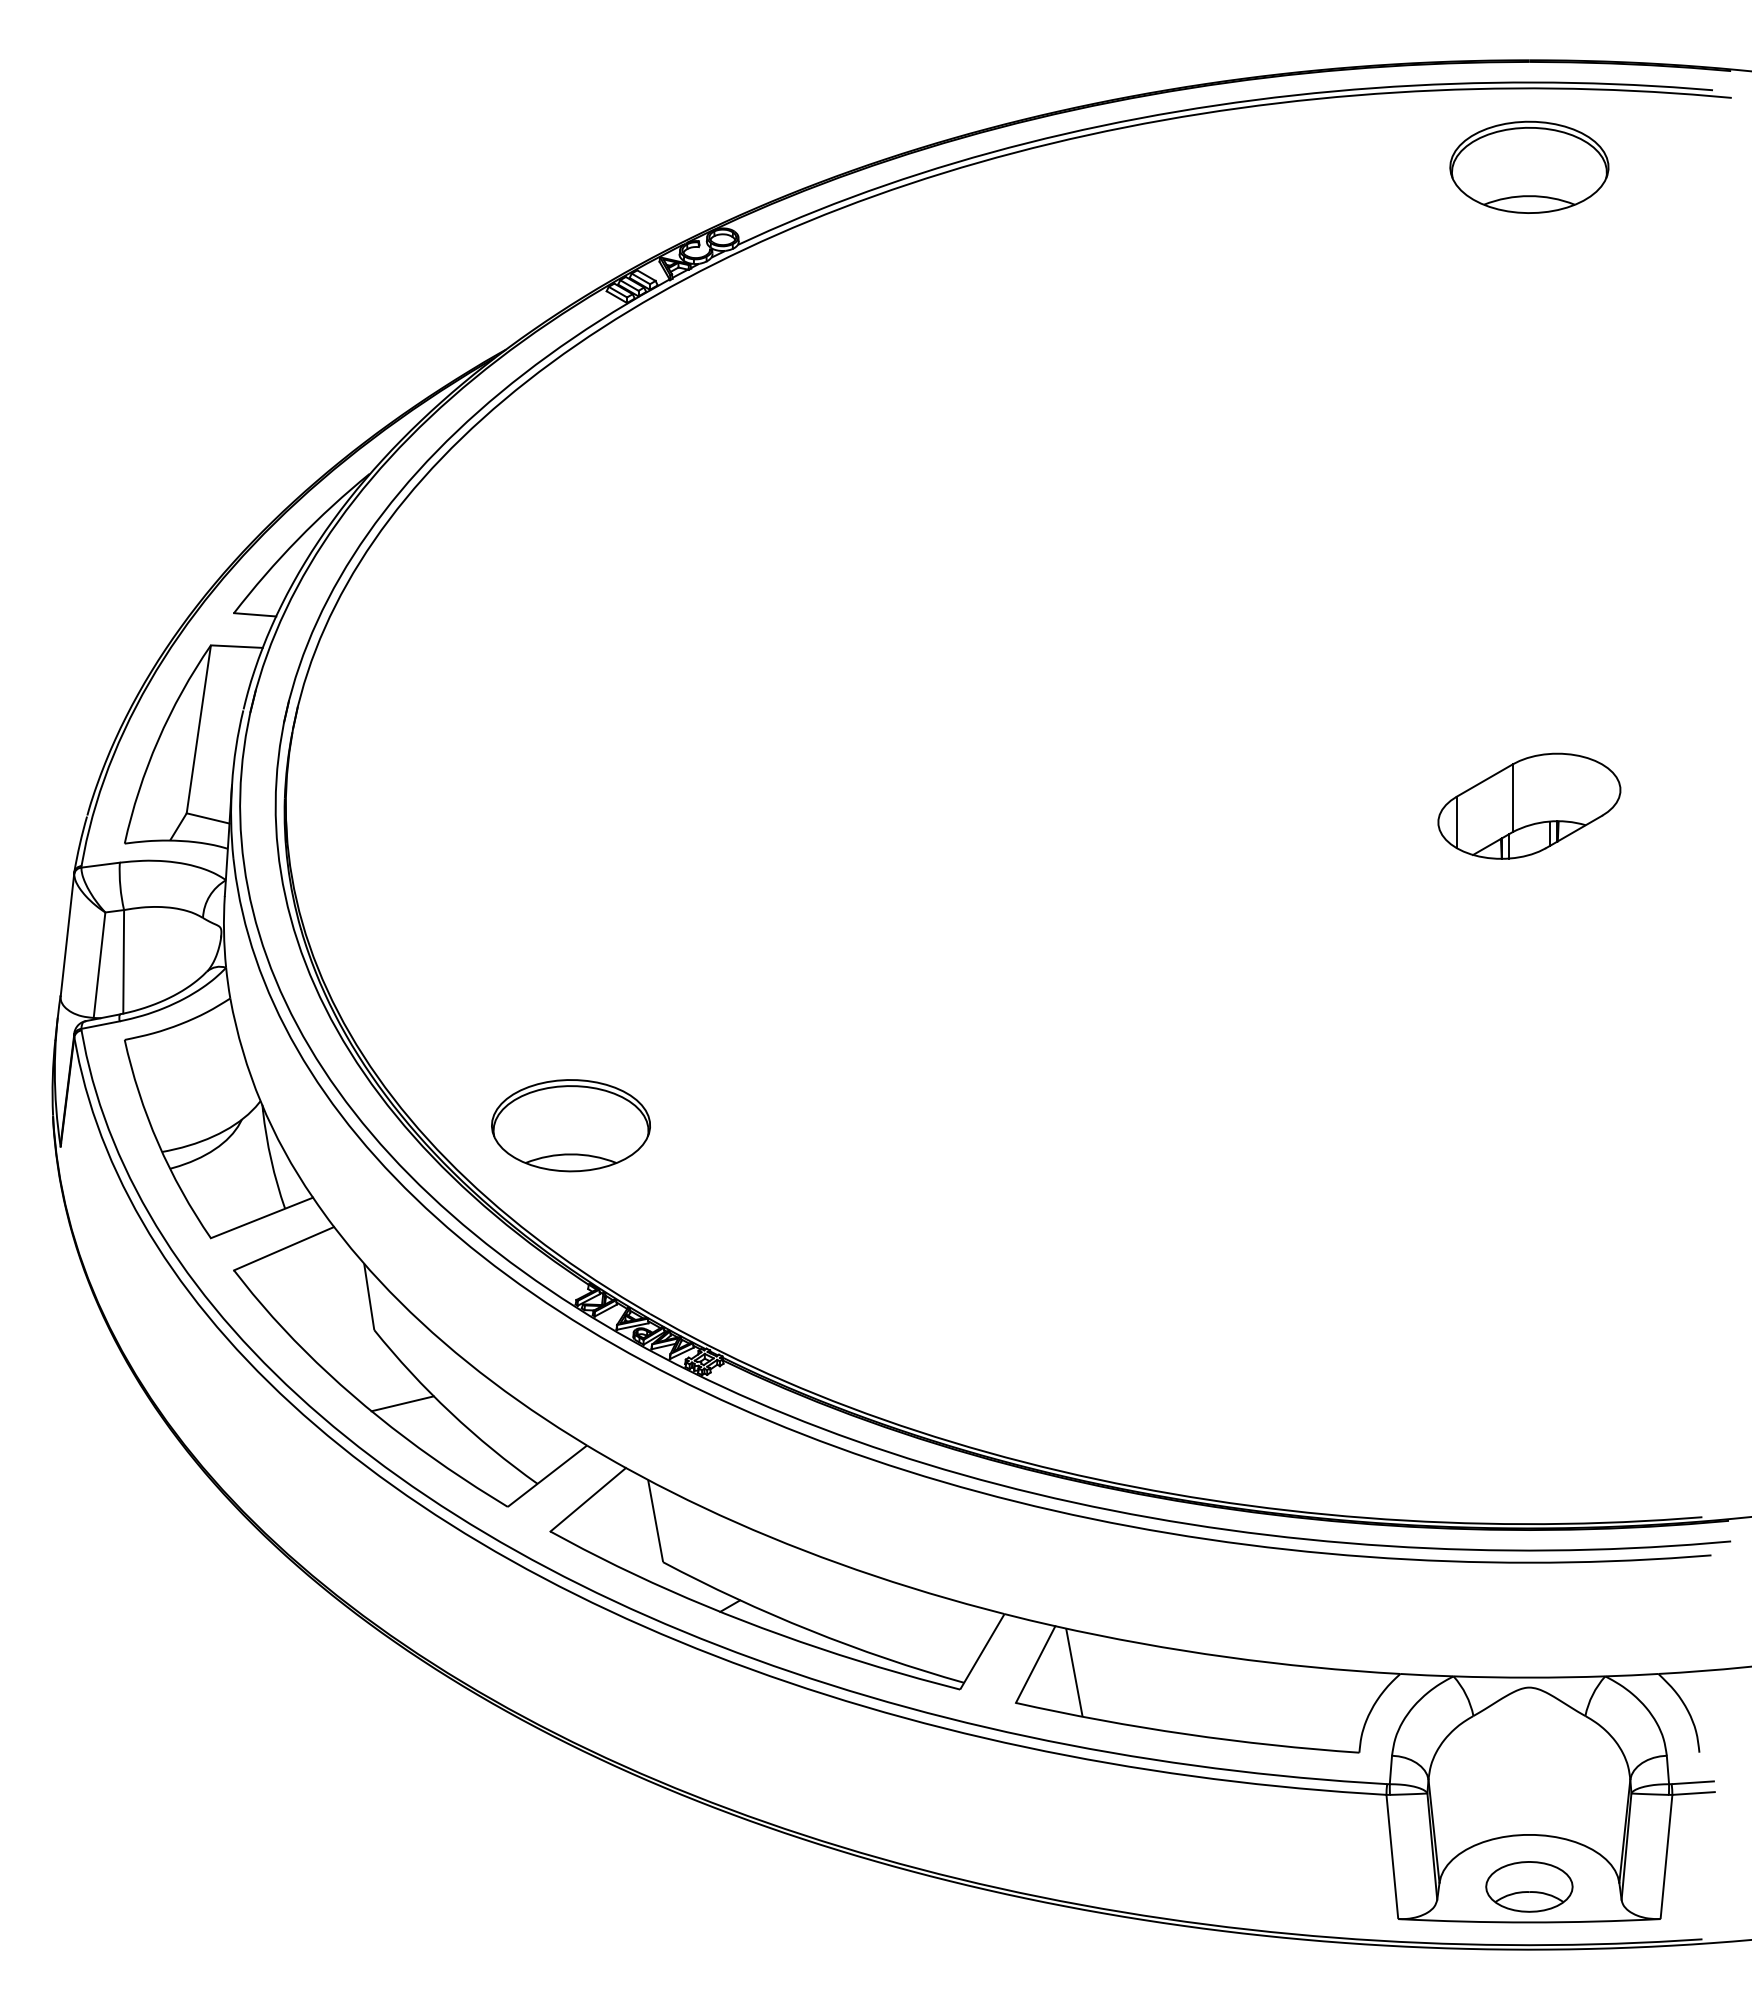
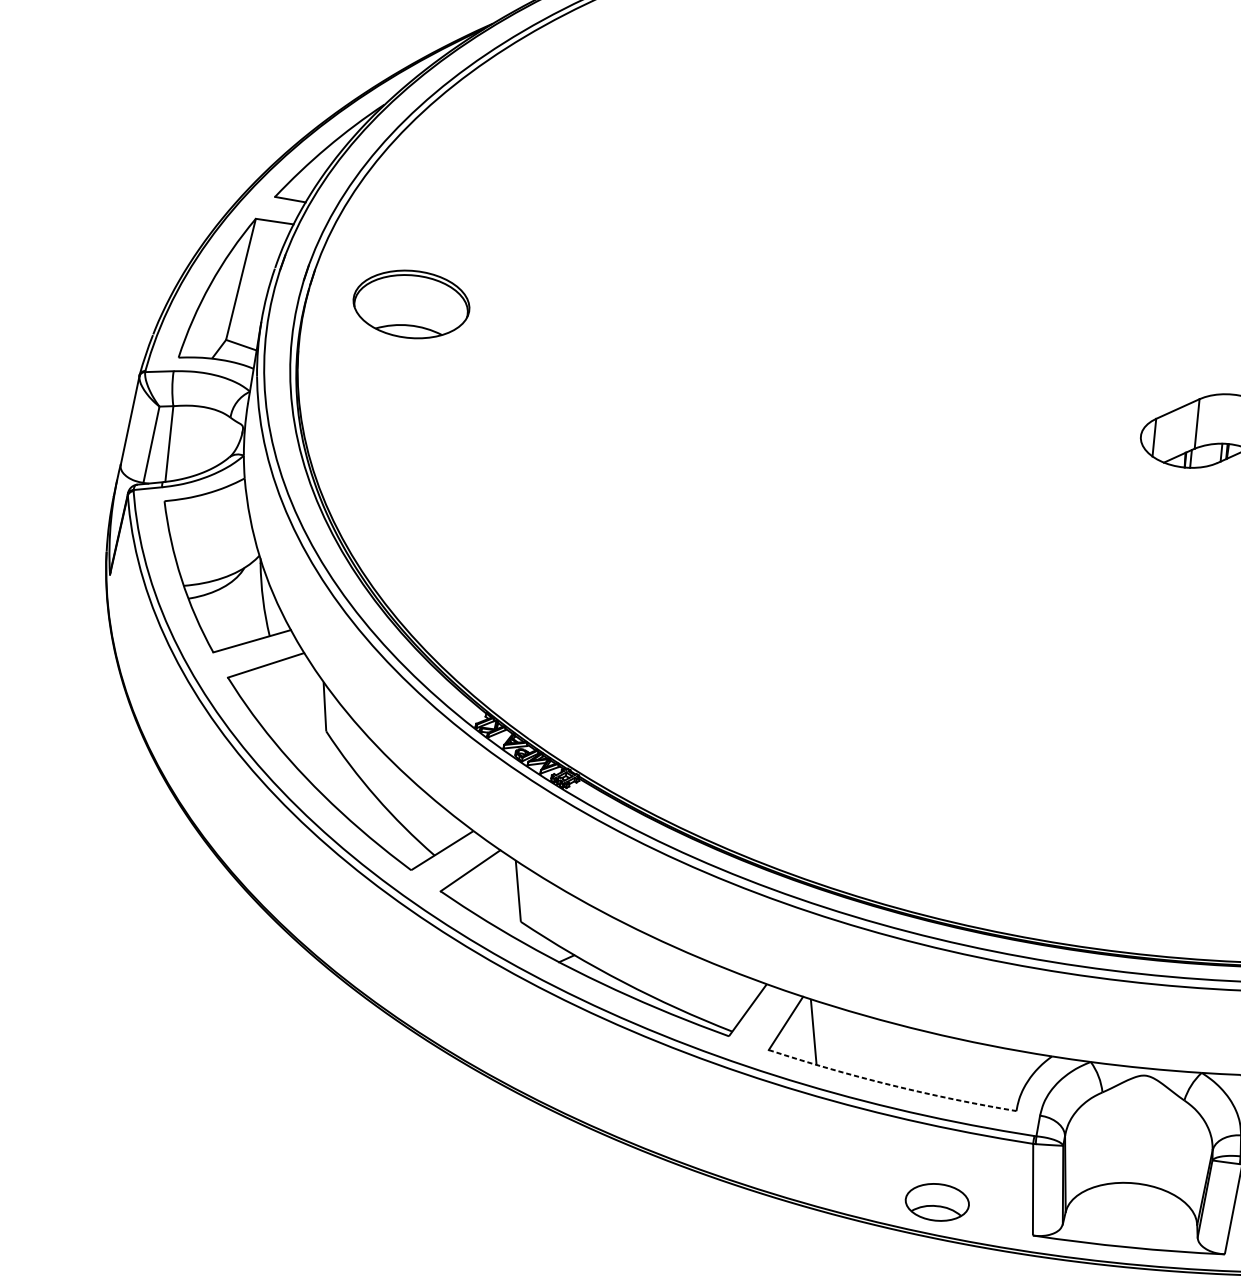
part: (570, 1125) -> (411, 304), moved
line: (402, 1403) -> (341, 787), removed
arc: (1186, 1734) -> (891, 1085), solid -> dashed
part: (1529, 1886) -> (937, 1202), moved

